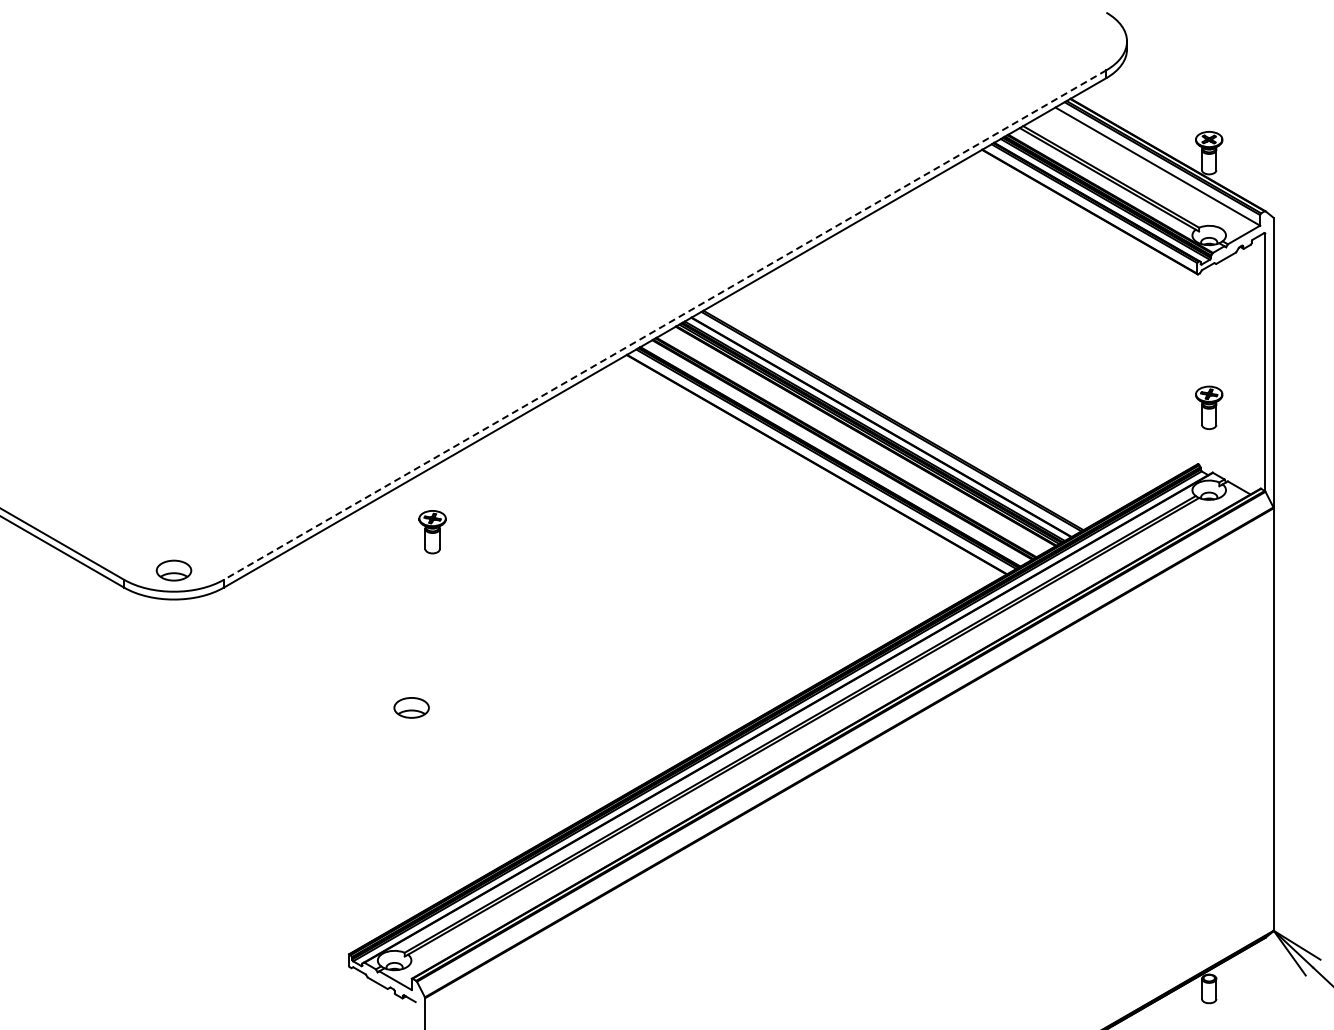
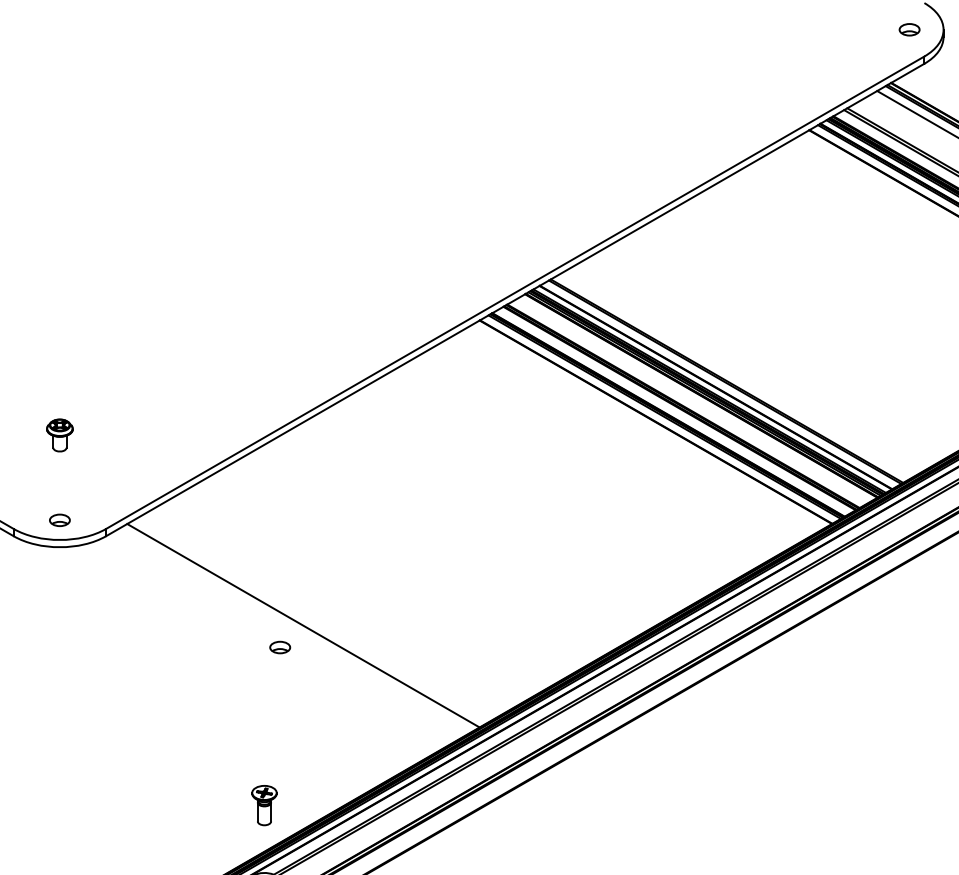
part: (1090, 41) -> (909, 29), added
line: (664, 325) -> (514, 293), dashed -> solid
part: (173, 478) -> (59, 434), added
part: (432, 532) -> (264, 805), moved
part: (173, 570) -> (59, 520), size x0.62
line: (436, 683) -> (303, 625), added
part: (411, 707) -> (280, 647), size x0.62

